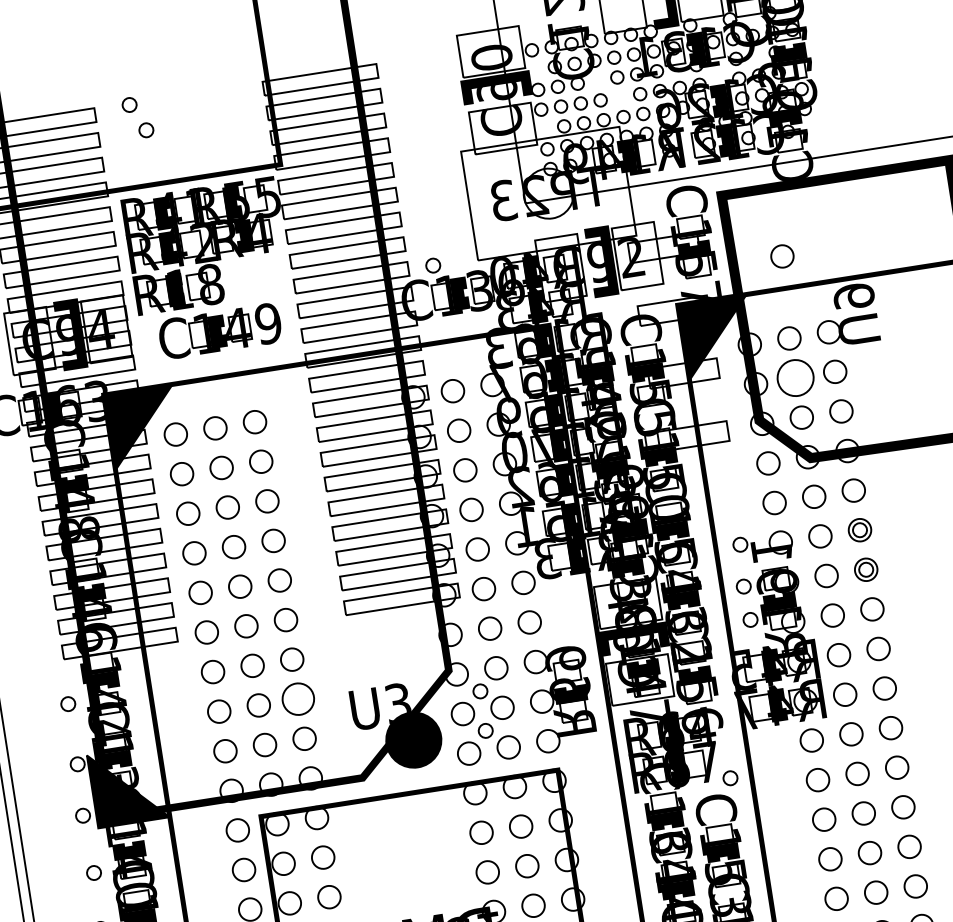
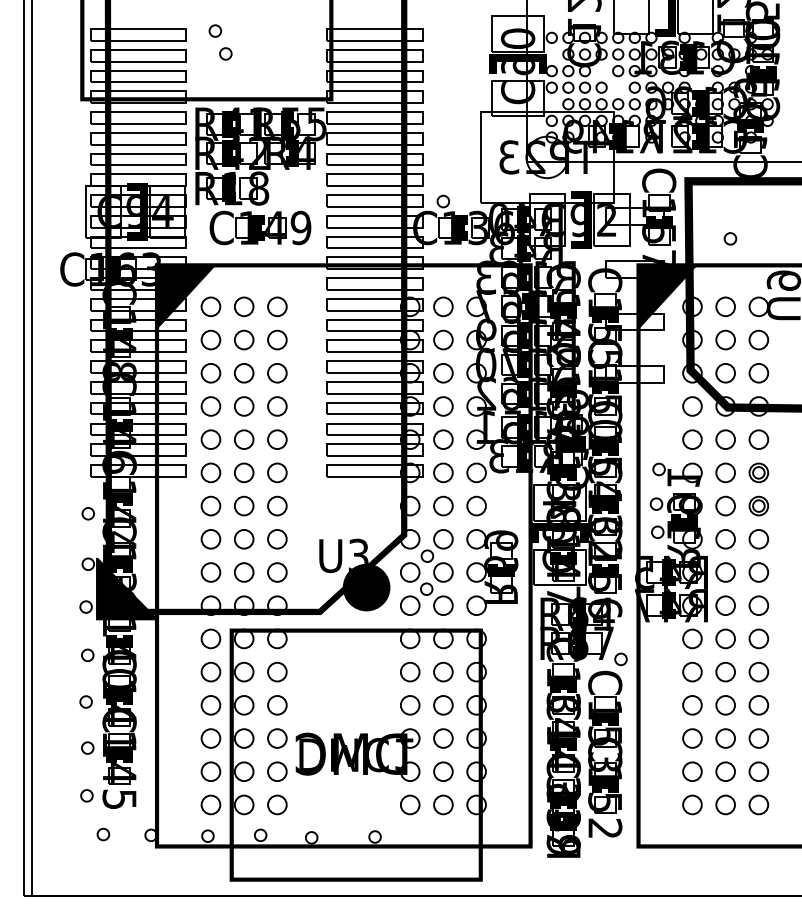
circle: (782, 256) -> (730, 238), size x0.62
circle: (795, 377) -> (725, 339), size x0.62
circle: (298, 699) -> (277, 539), size x0.71

